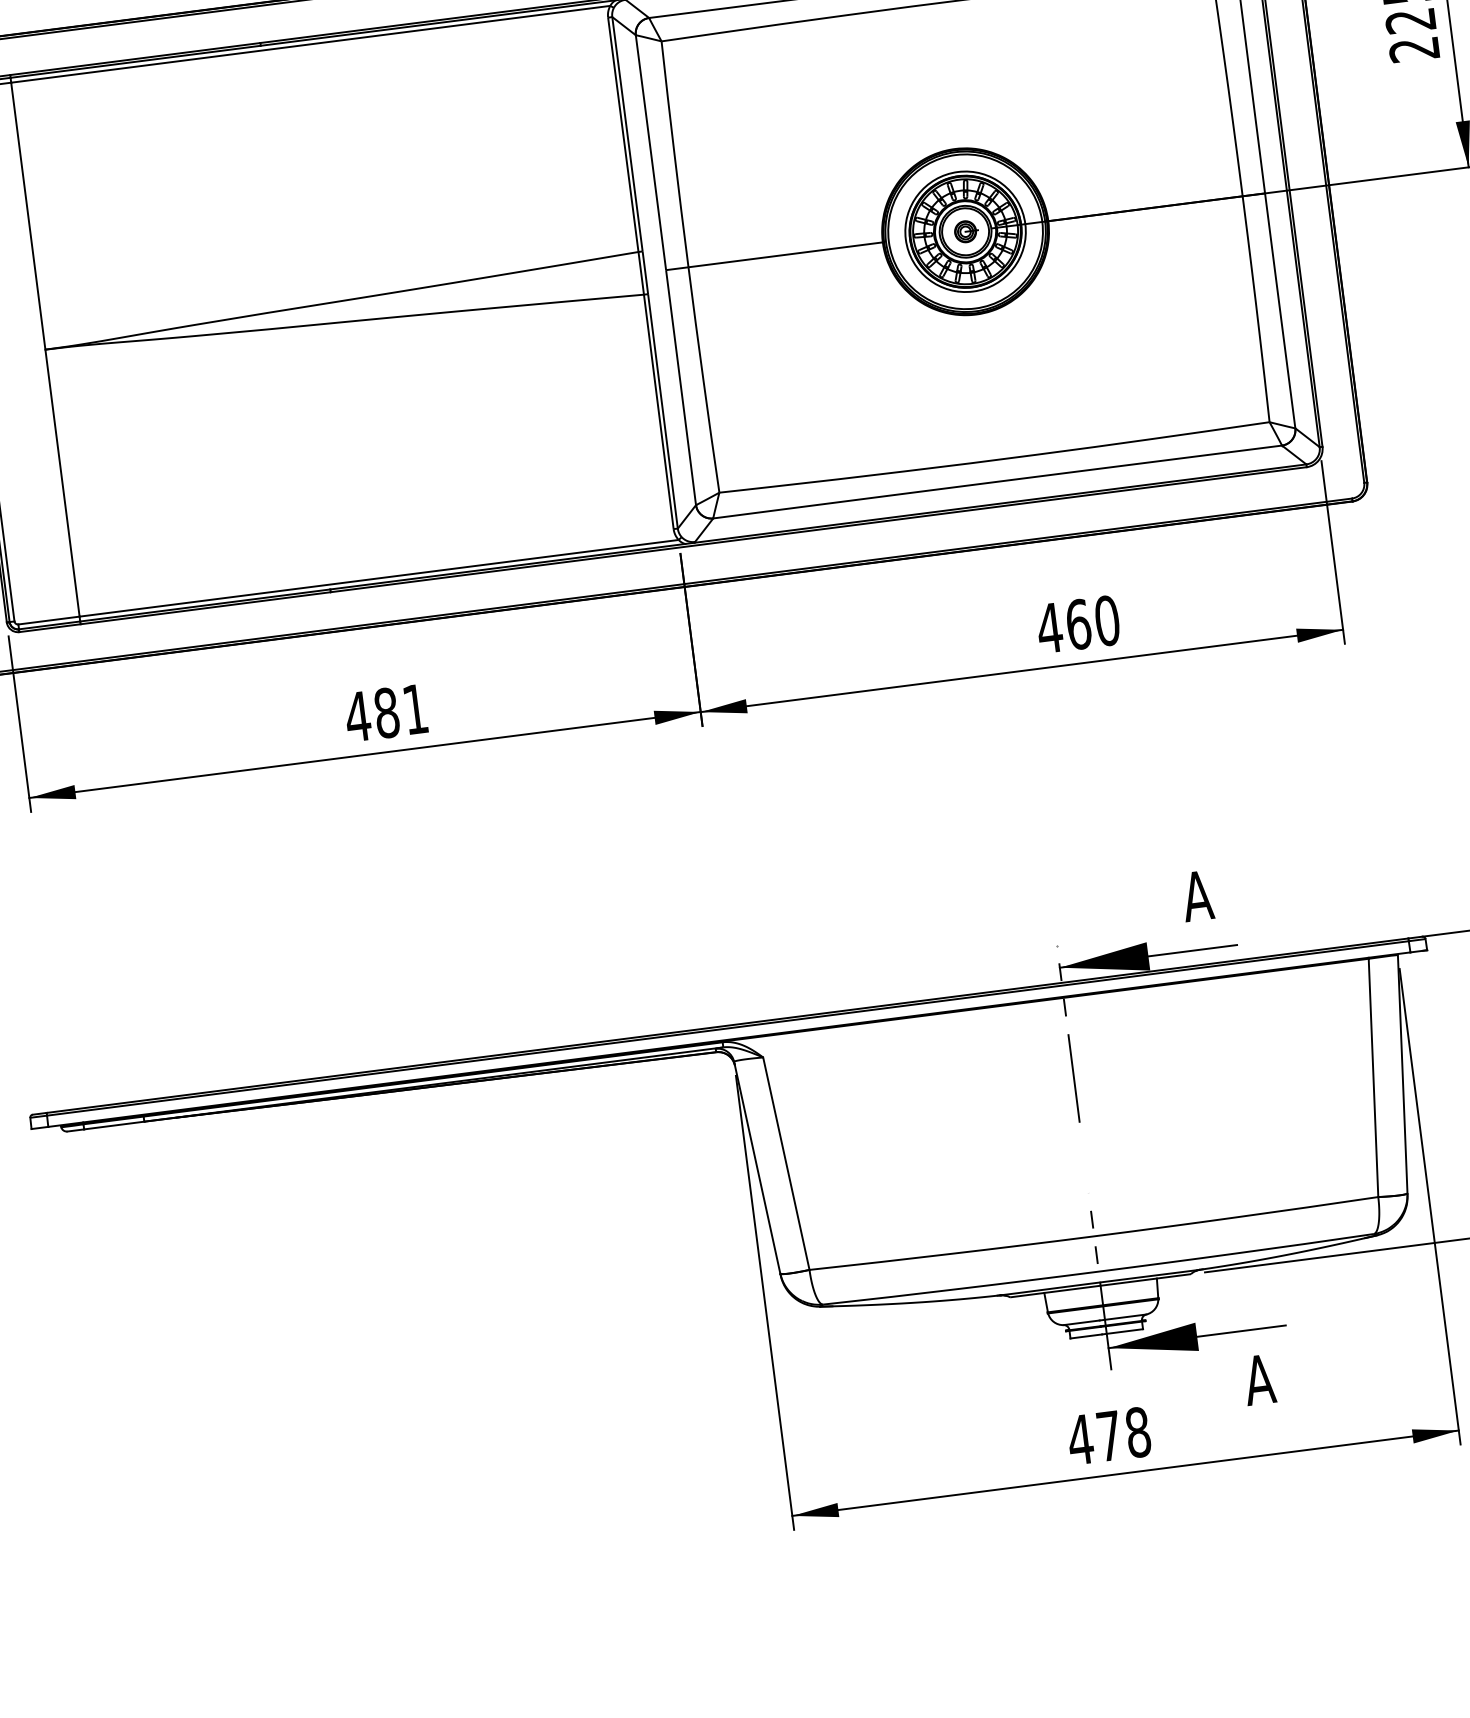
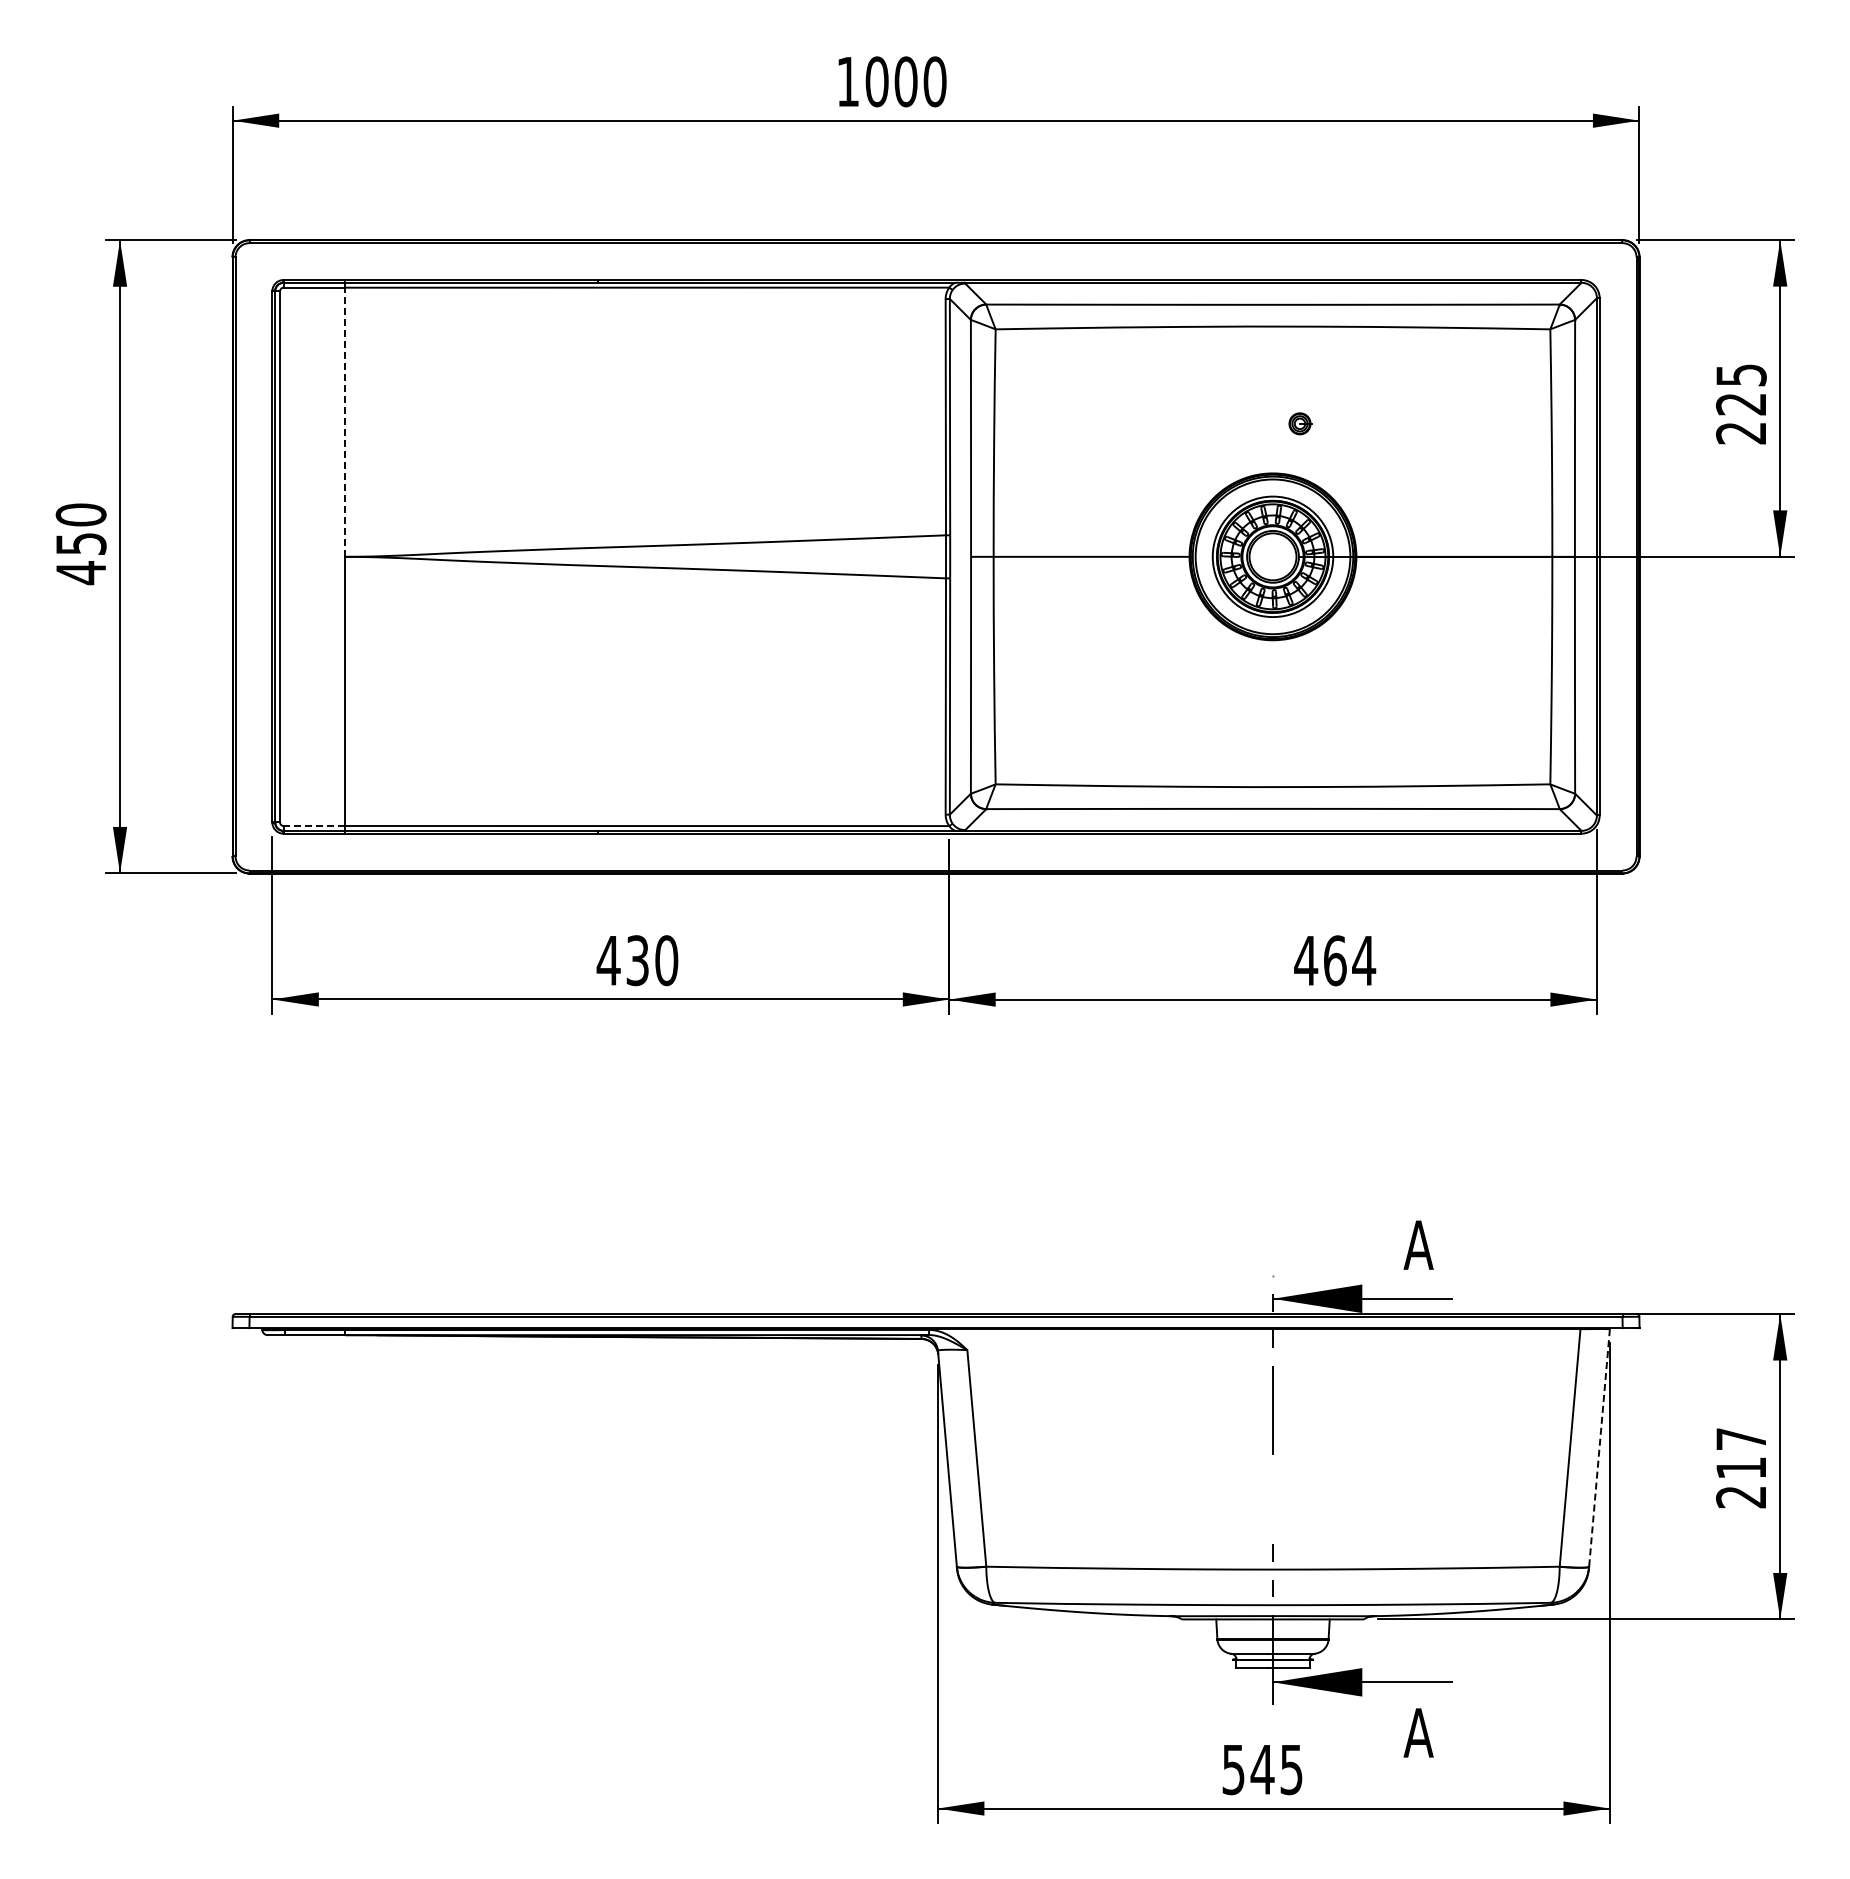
line: (28, 216) -> (345, 422), solid -> dashed
part: (966, 231) -> (1300, 423), moved
text: (1107, 620) -> (1364, 960), 460 -> 464
line: (49, 621) -> (314, 826), solid -> dashed
text: (401, 711) -> (652, 960), 481 -> 430
line: (1402, 1074) -> (1599, 1448), solid -> dashed
text: (1109, 1435) -> (1262, 1769), 478 -> 545

